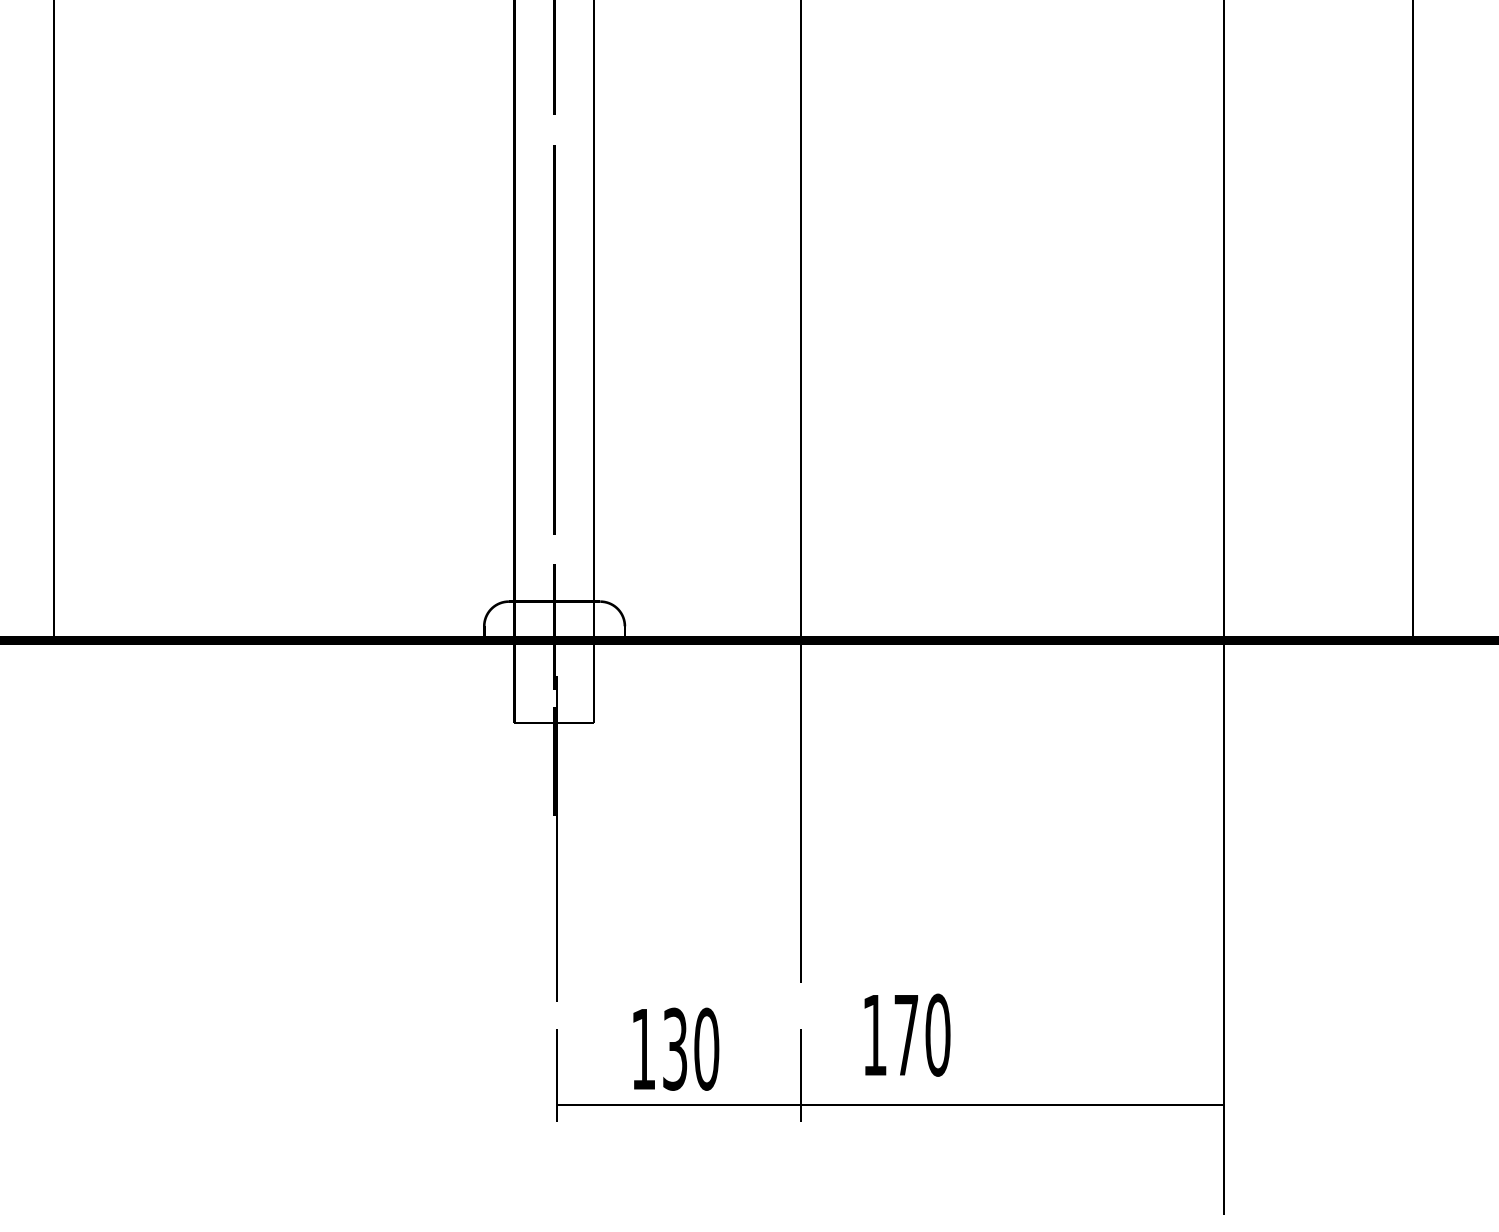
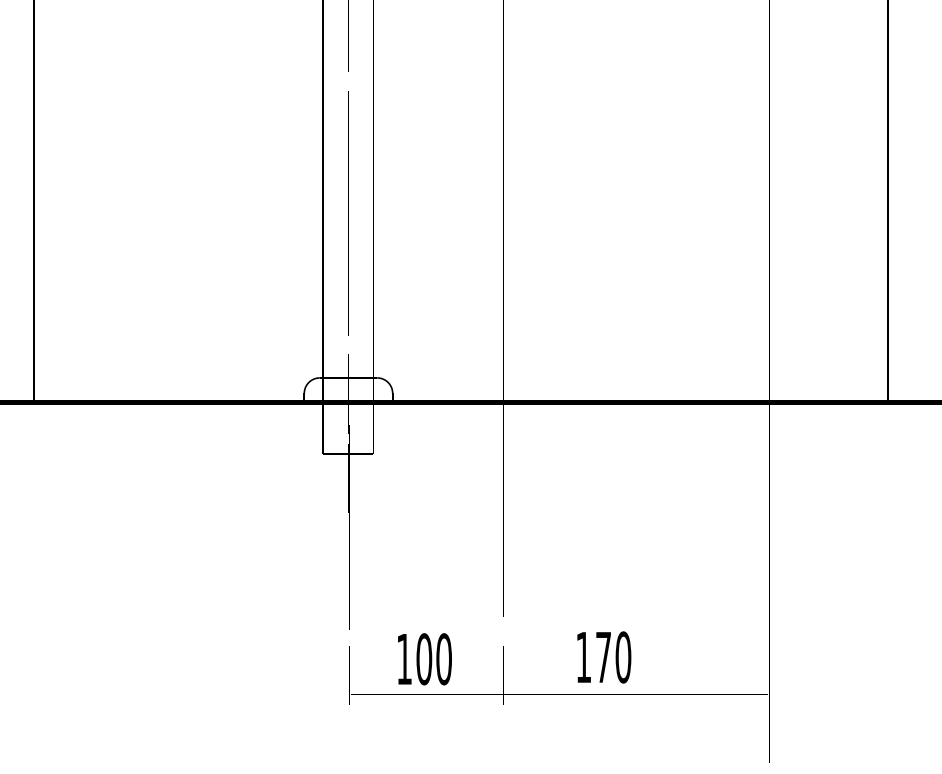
text: (907, 1035) -> (604, 657), moved
text: (675, 1049) -> (424, 659), 130 -> 100

